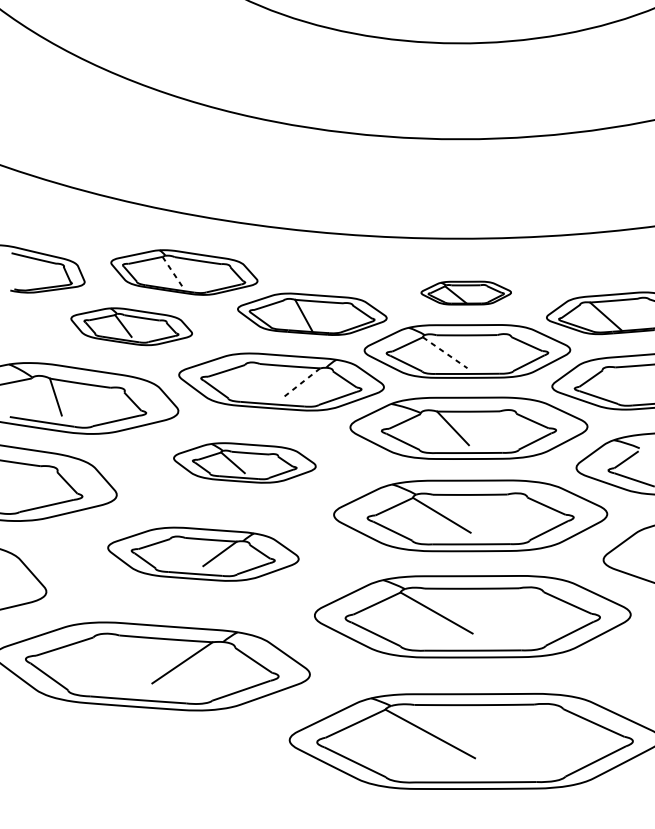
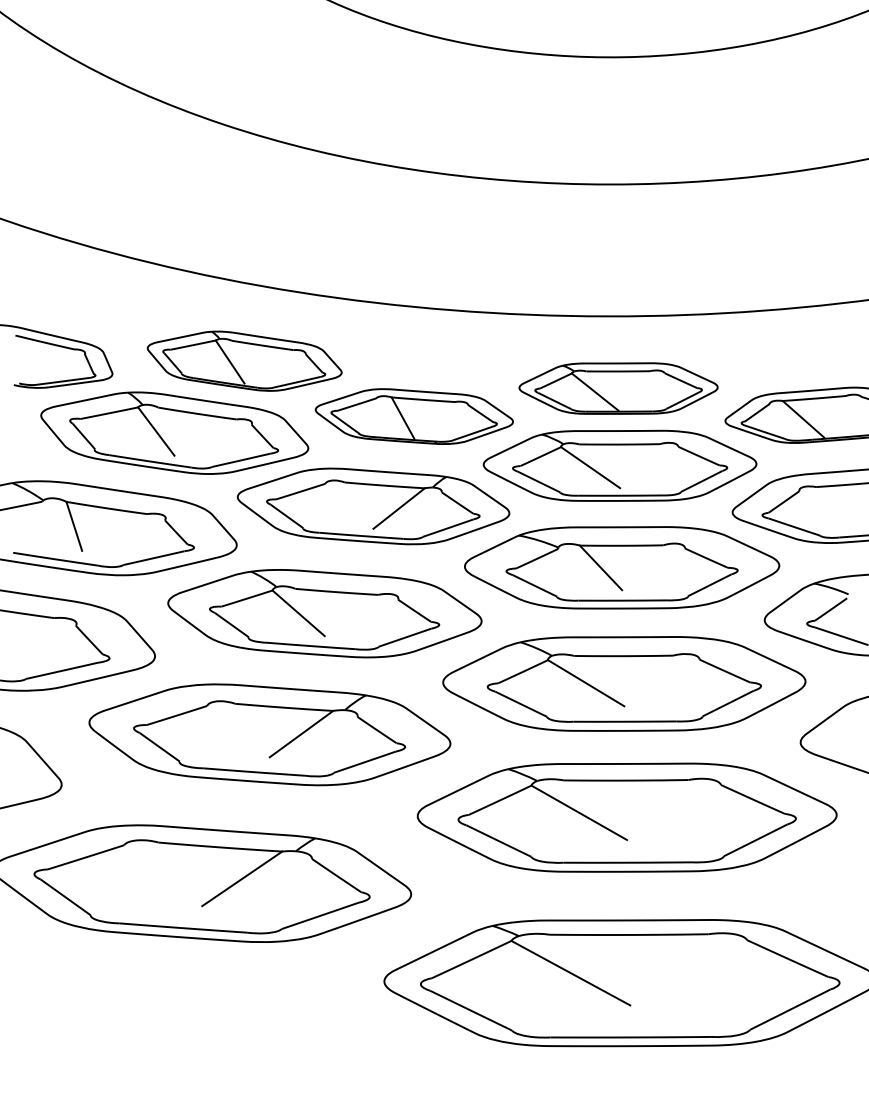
line: (173, 273) -> (230, 362), dashed -> solid
part: (466, 293) -> (618, 388), size x1.67
part: (131, 326) -> (174, 432), size x1.67
line: (445, 352) -> (590, 467), dashed -> solid
line: (301, 383) -> (399, 508), dashed -> solid
part: (244, 462) -> (324, 613), size x1.67
part: (203, 553) -> (269, 734), size x1.43

